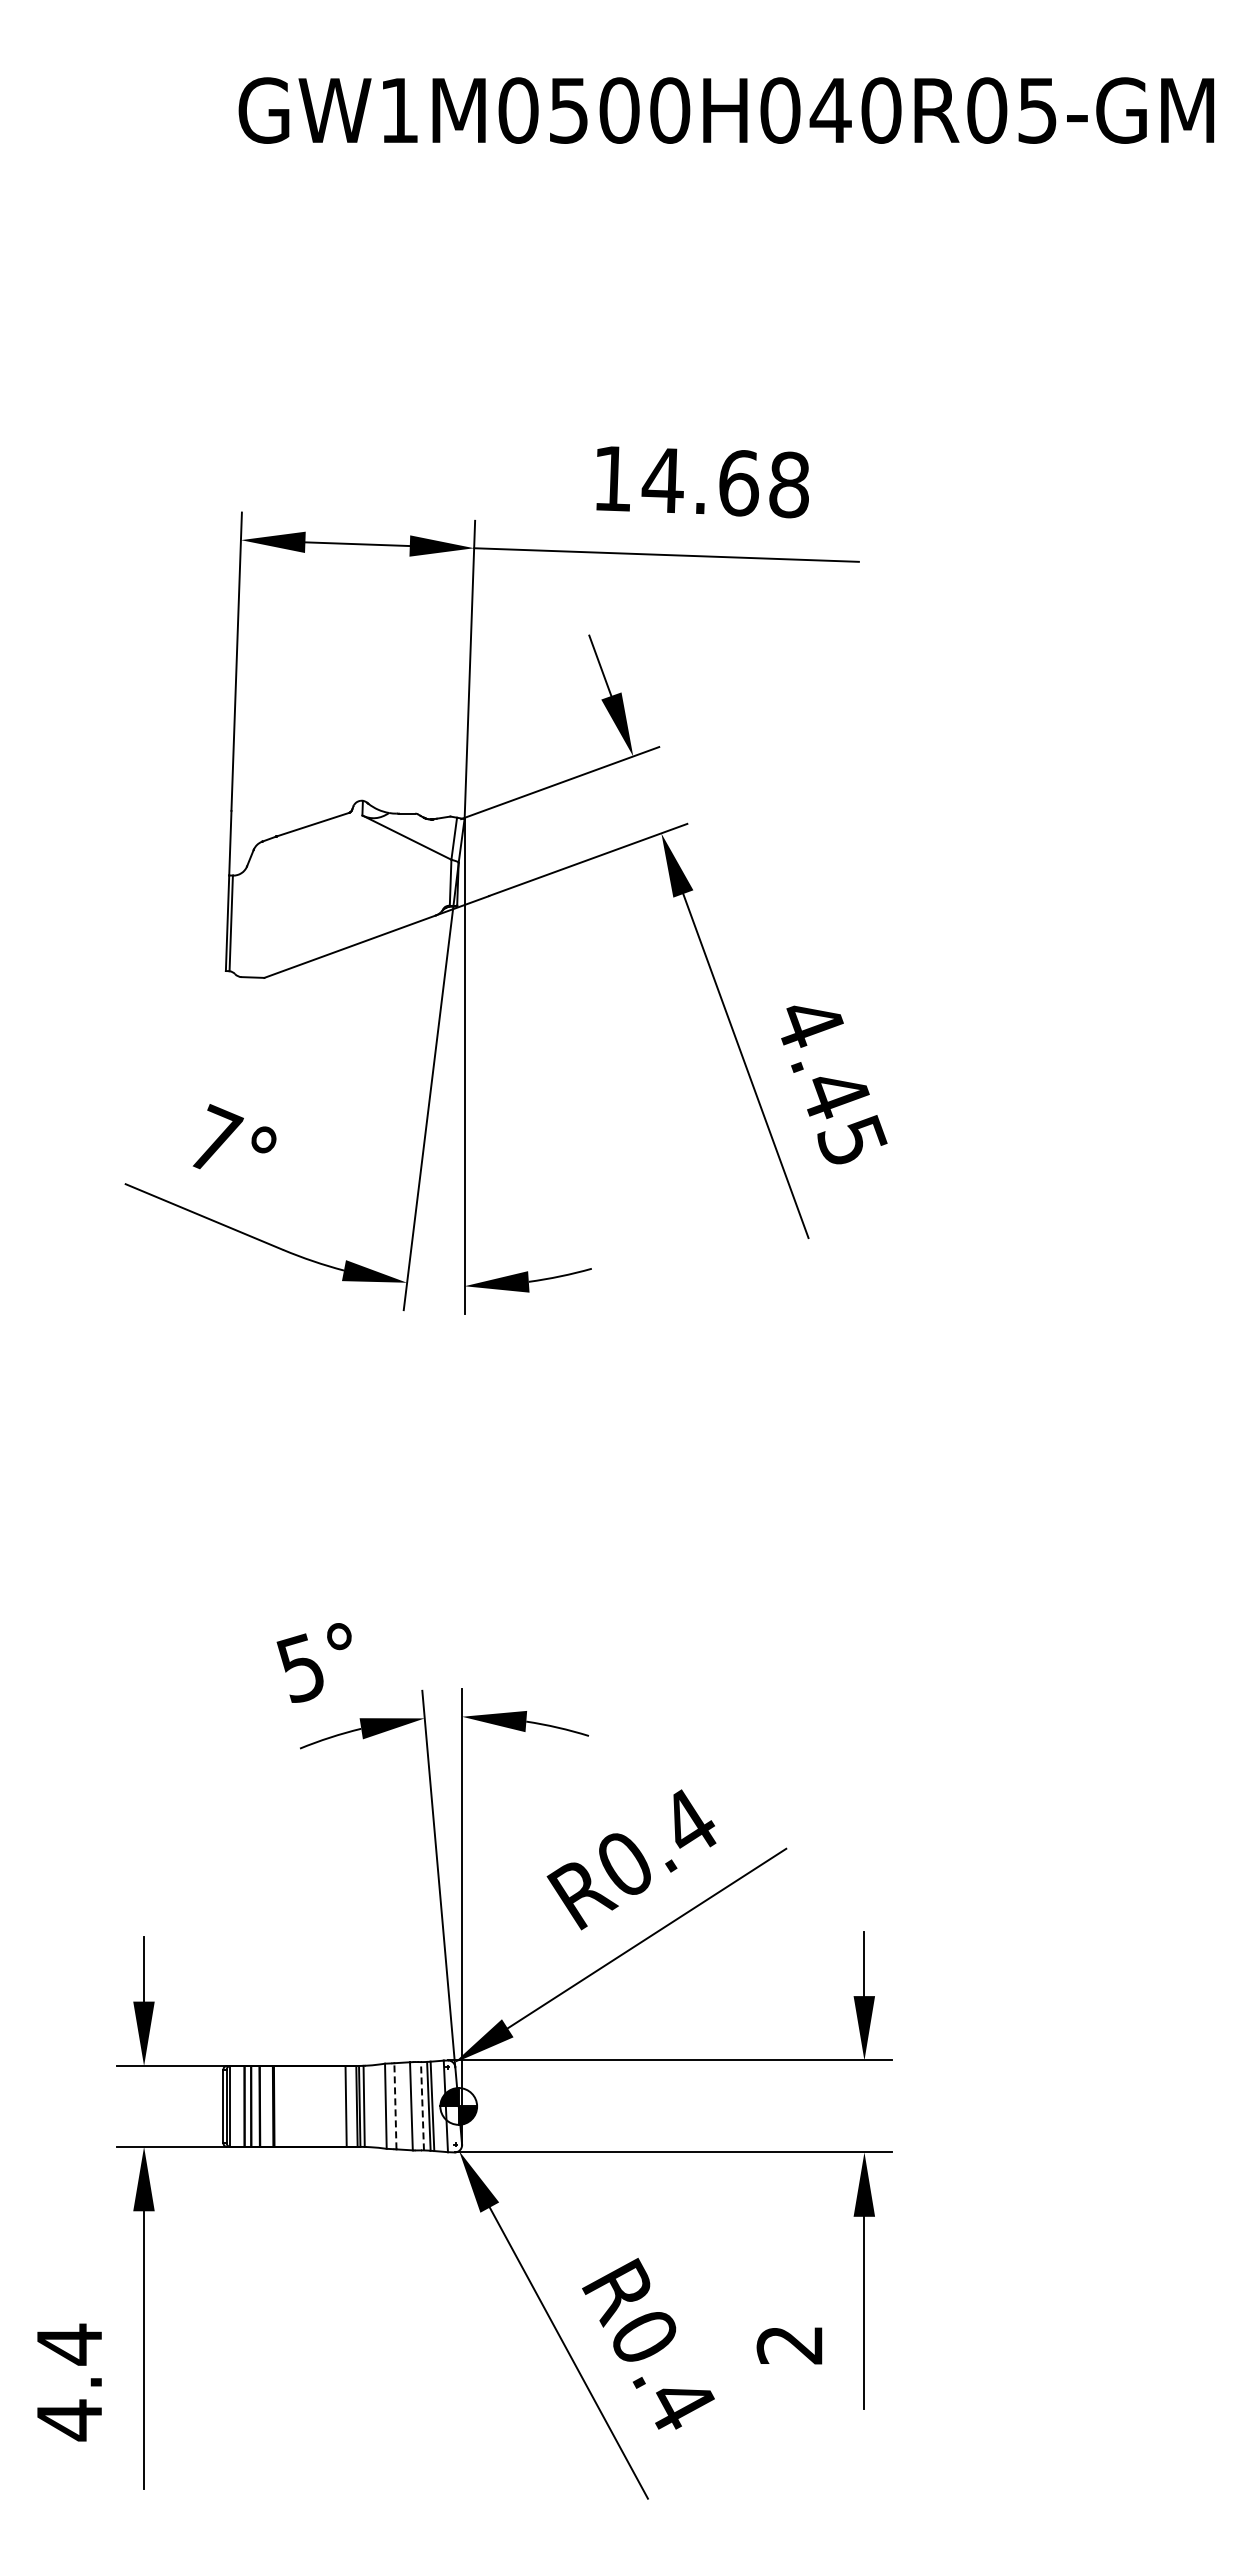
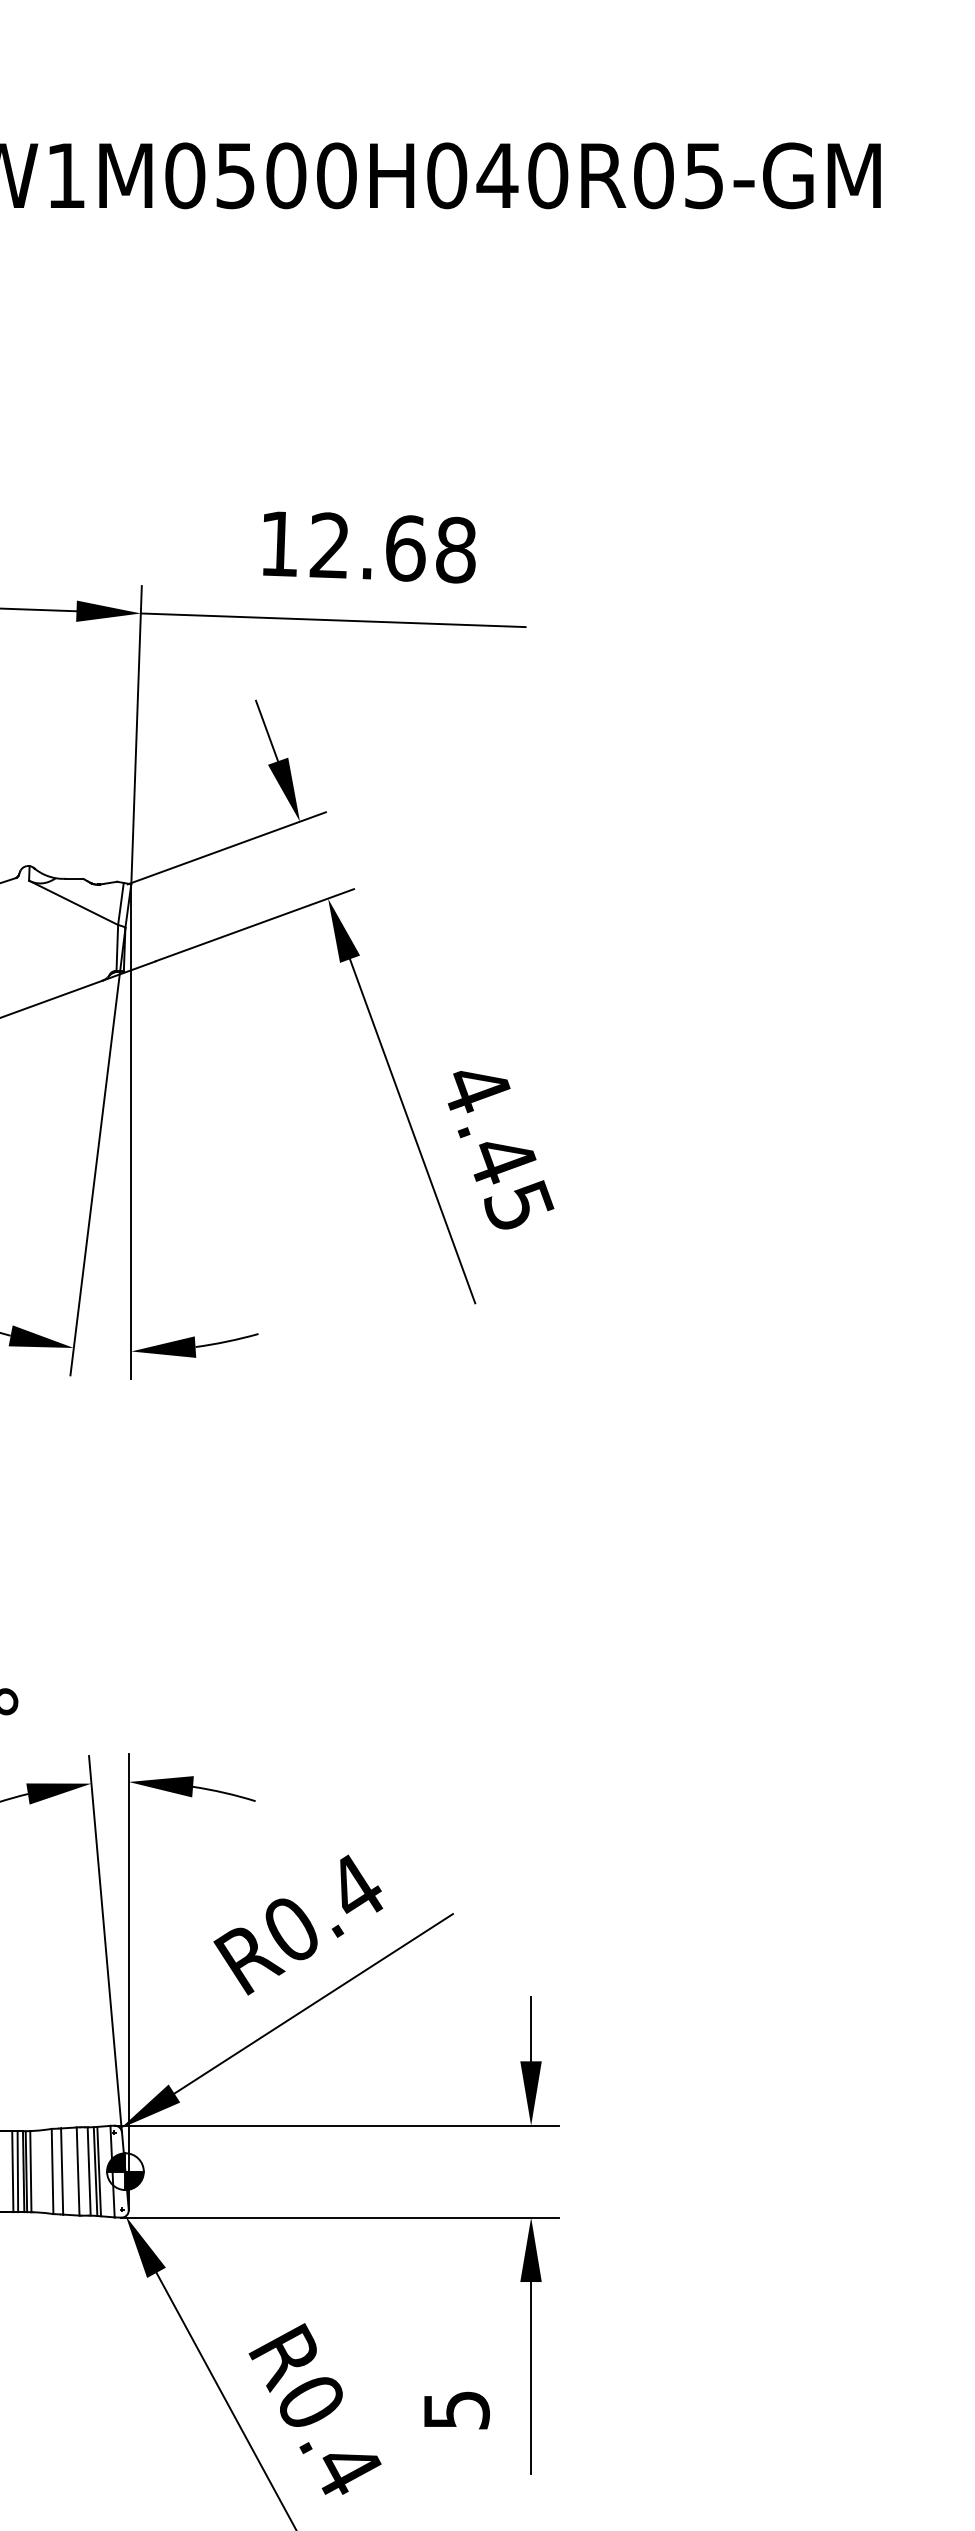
text: (662, 480) -> (329, 545), 14.68 -> 12.68
line: (395, 2105) -> (62, 2170), dashed -> solid
line: (422, 2105) -> (89, 2170), dashed -> solid
line: (350, 2106) -> (17, 2171), added
text: (789, 2345) -> (456, 2410), 2 -> 5

